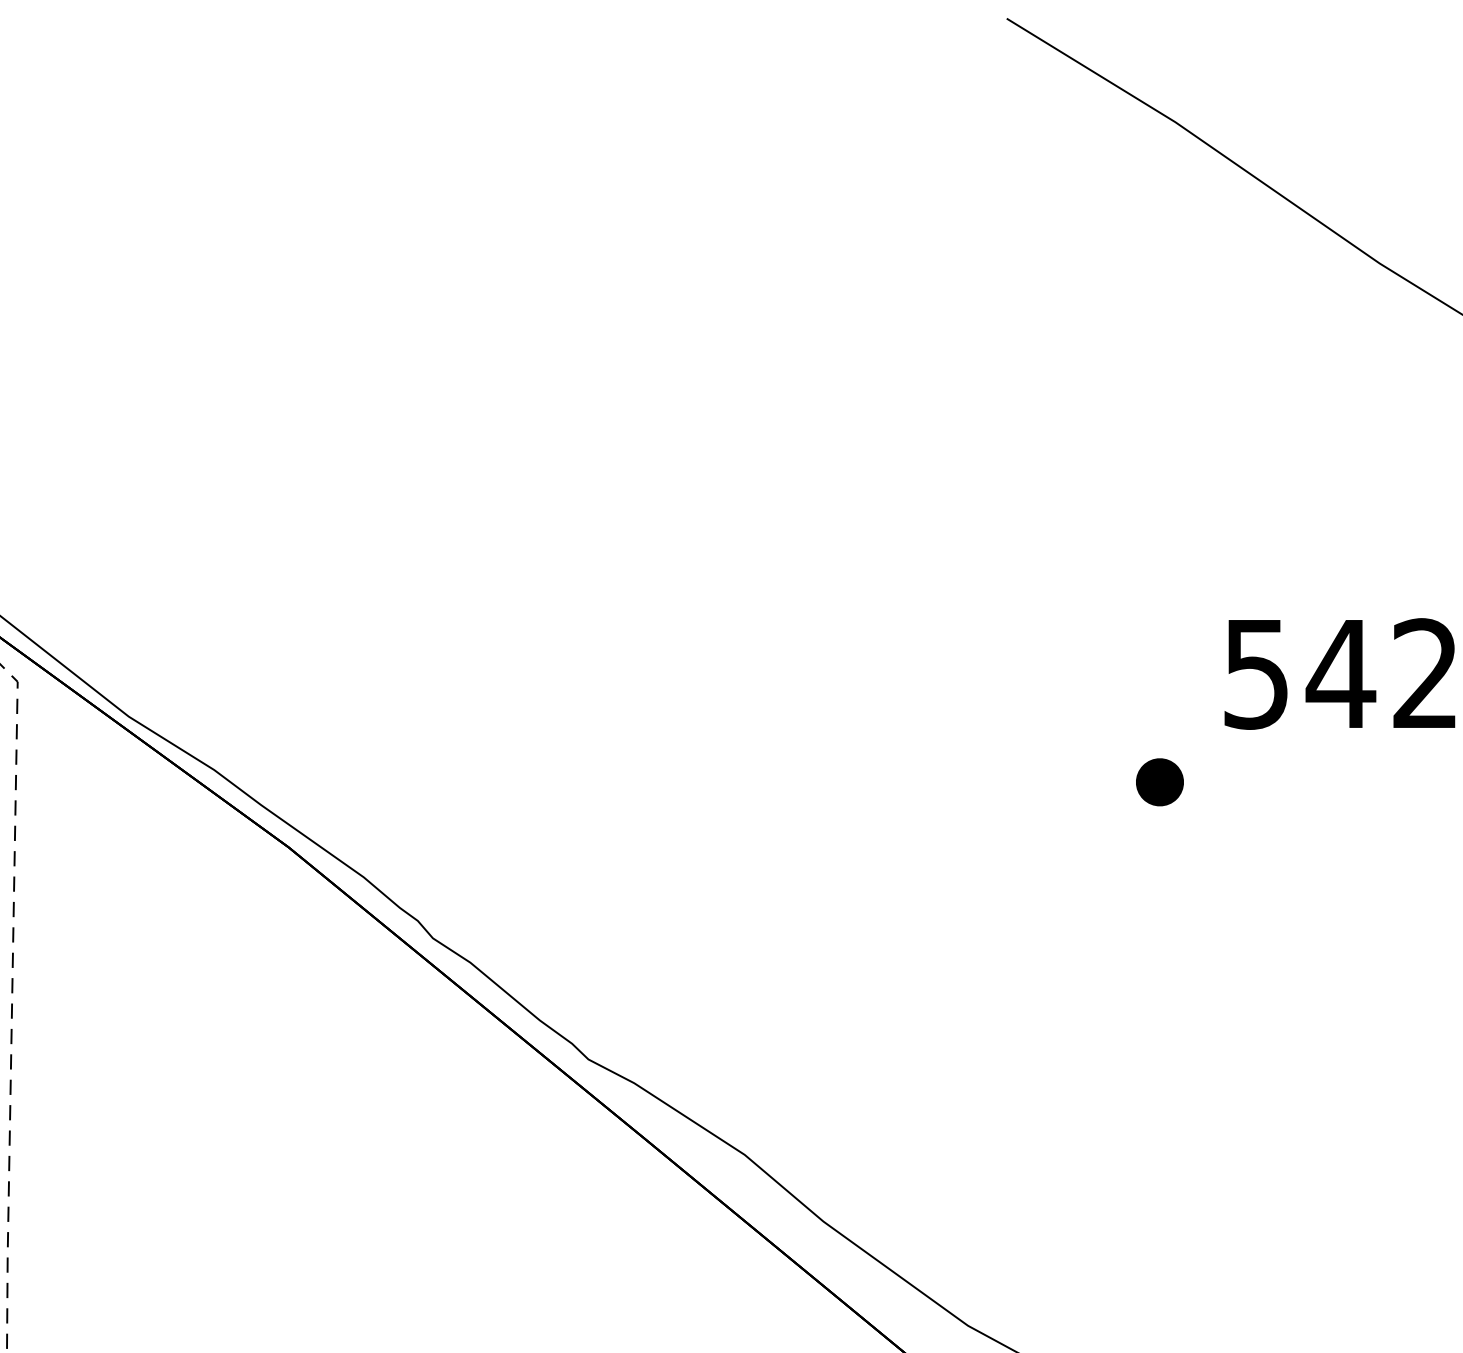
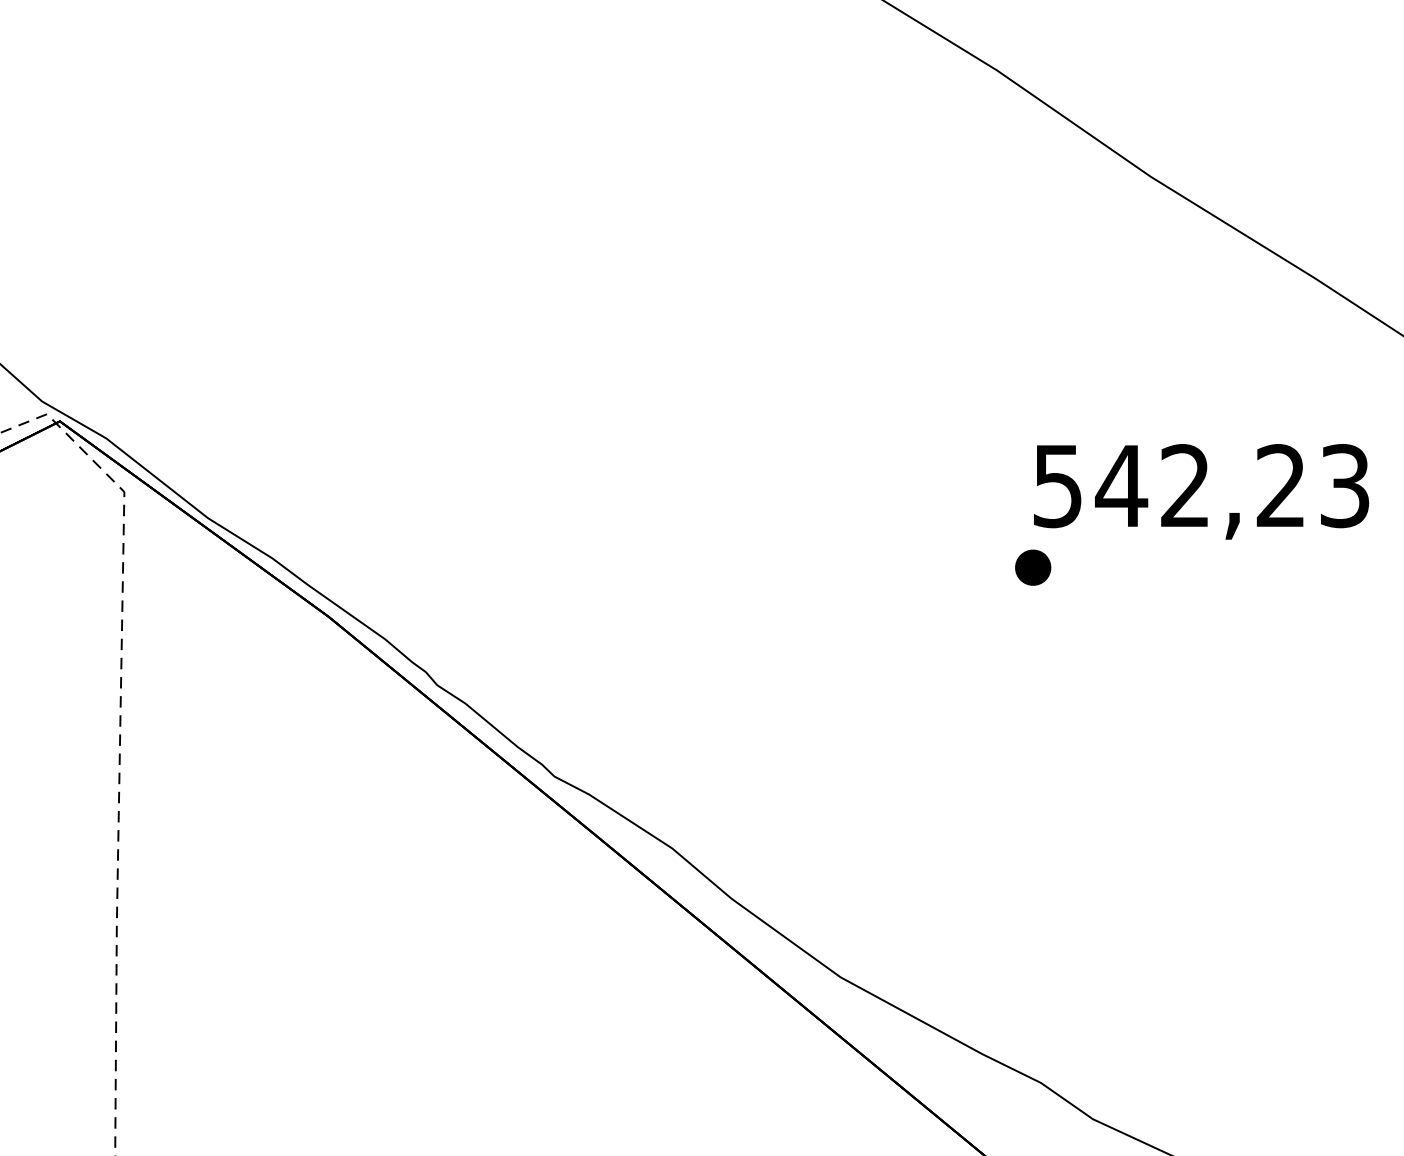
part: (1160, 782) -> (1033, 567), moved

